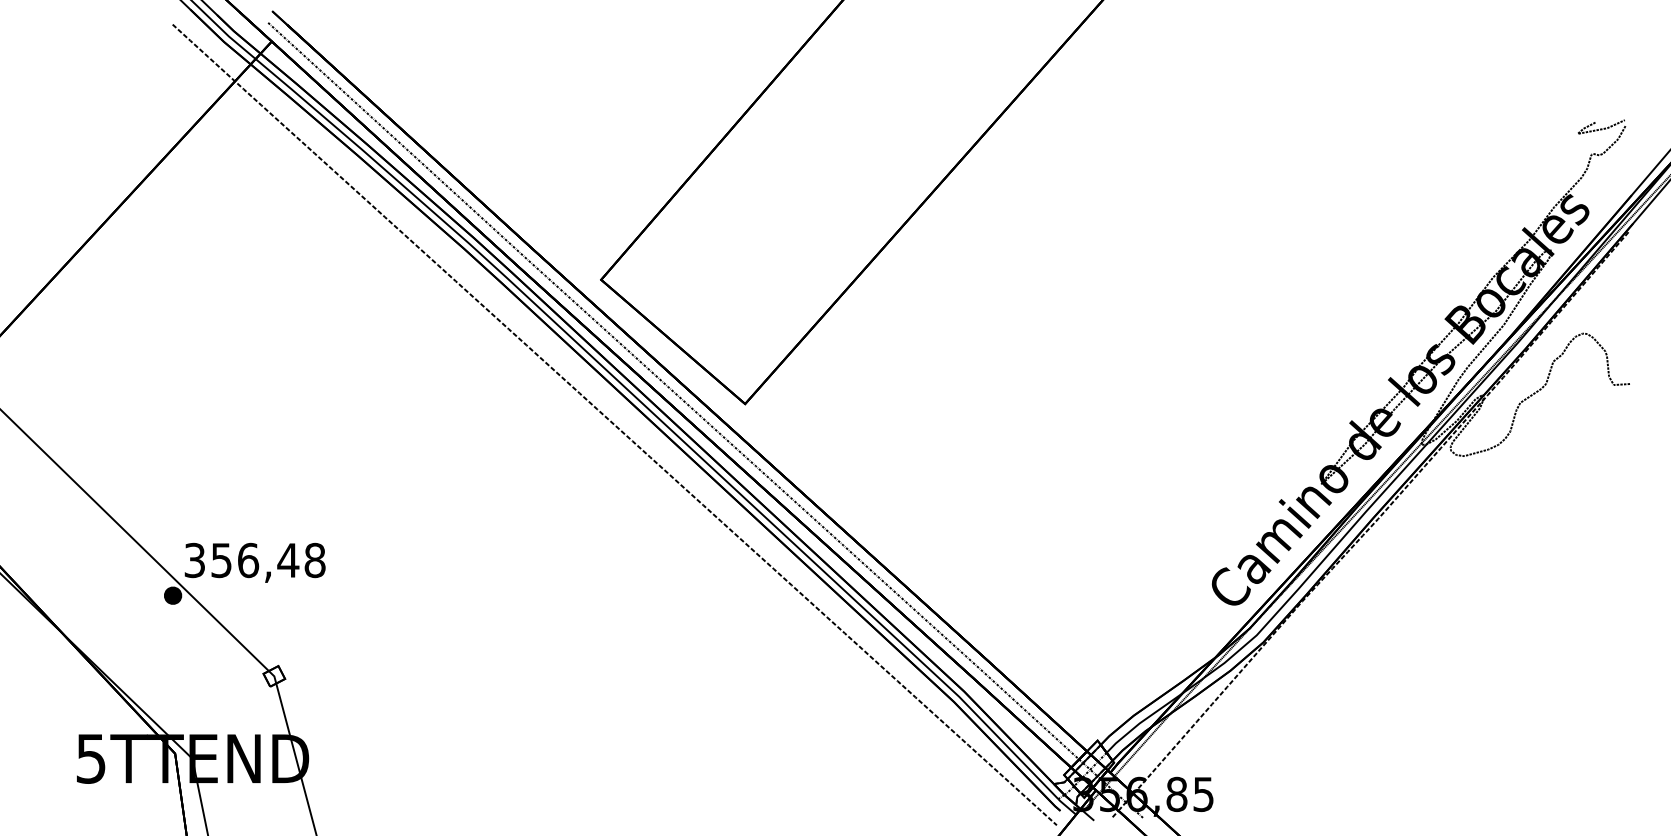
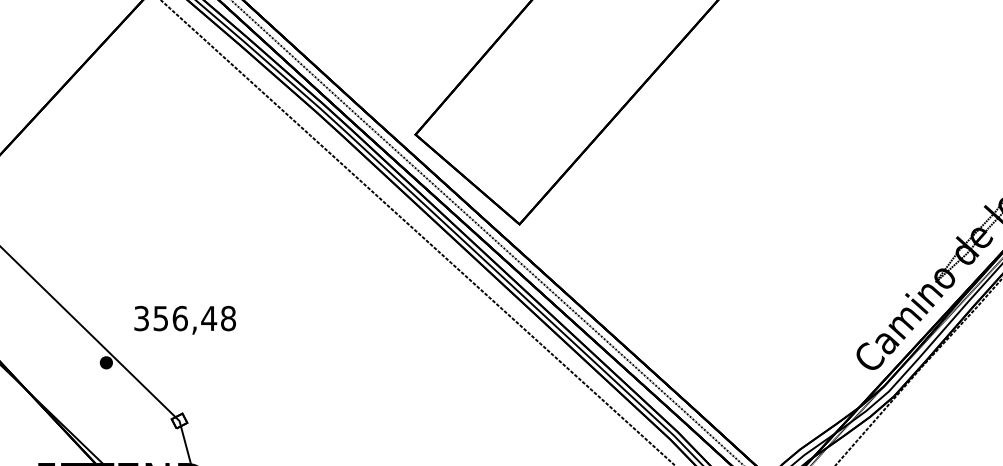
text: (254, 562) -> (184, 320), moved

